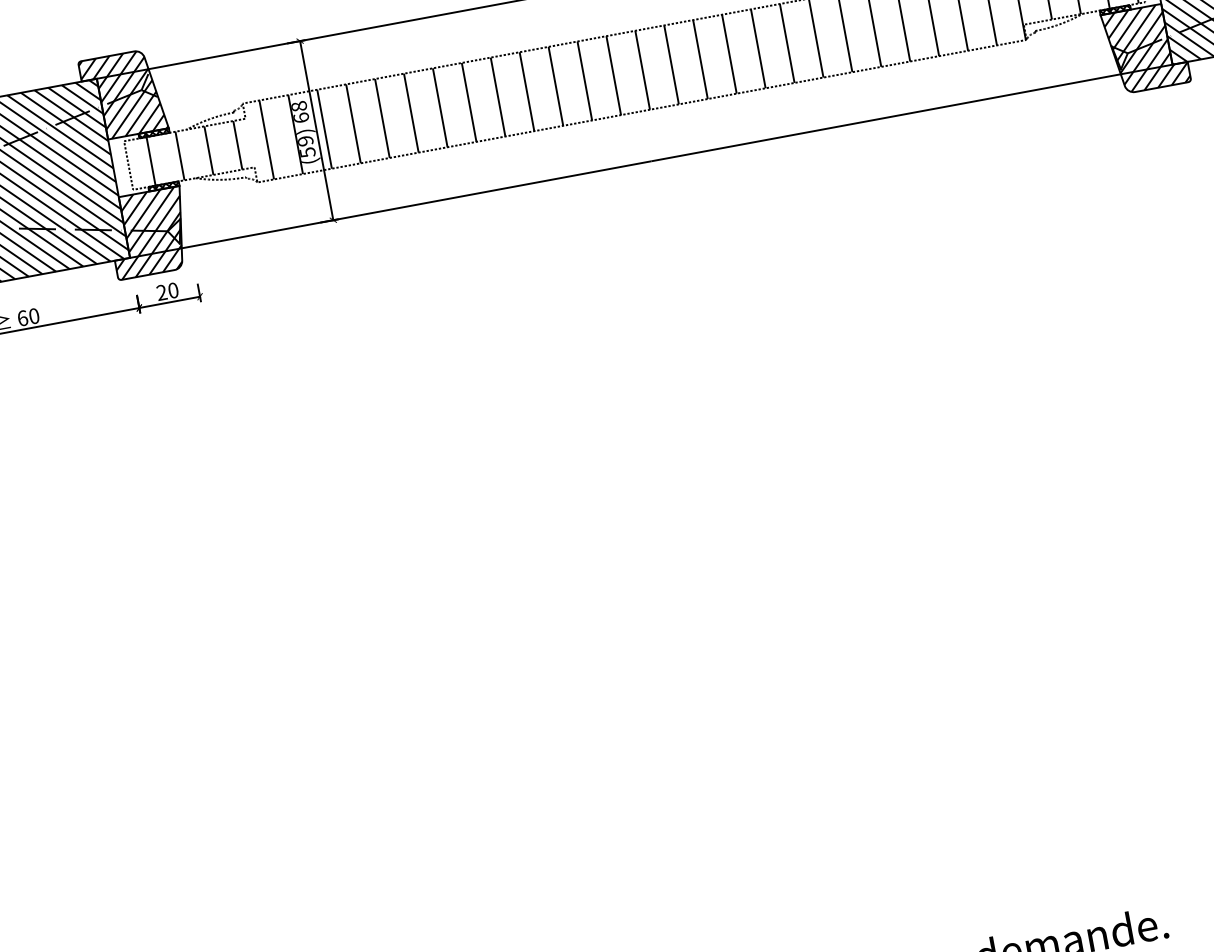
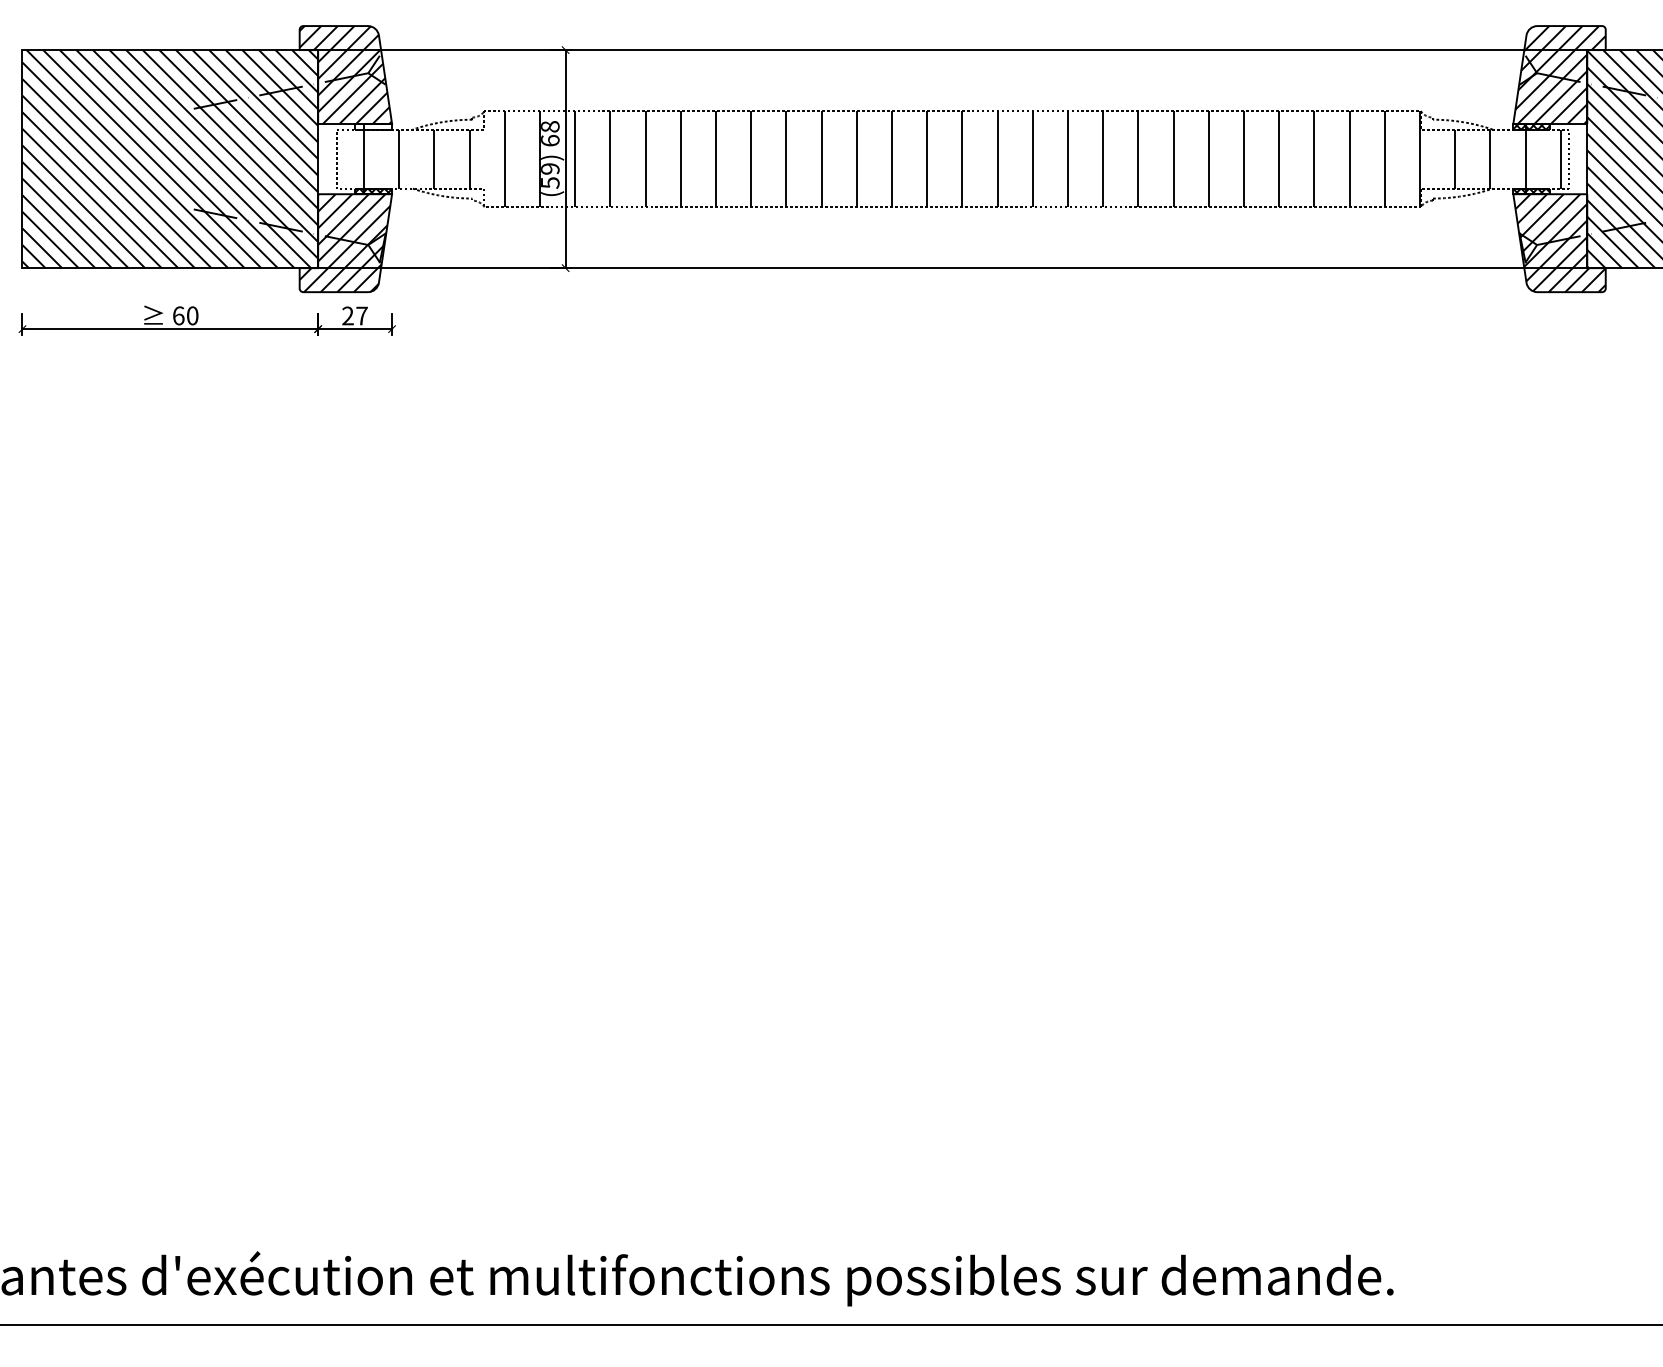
hatch: (153, 133) -> (373, 126), removed
text: (172, 290) -> (361, 315), 20 -> 27

